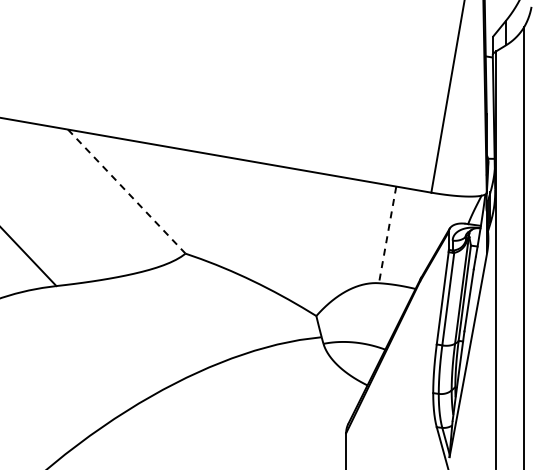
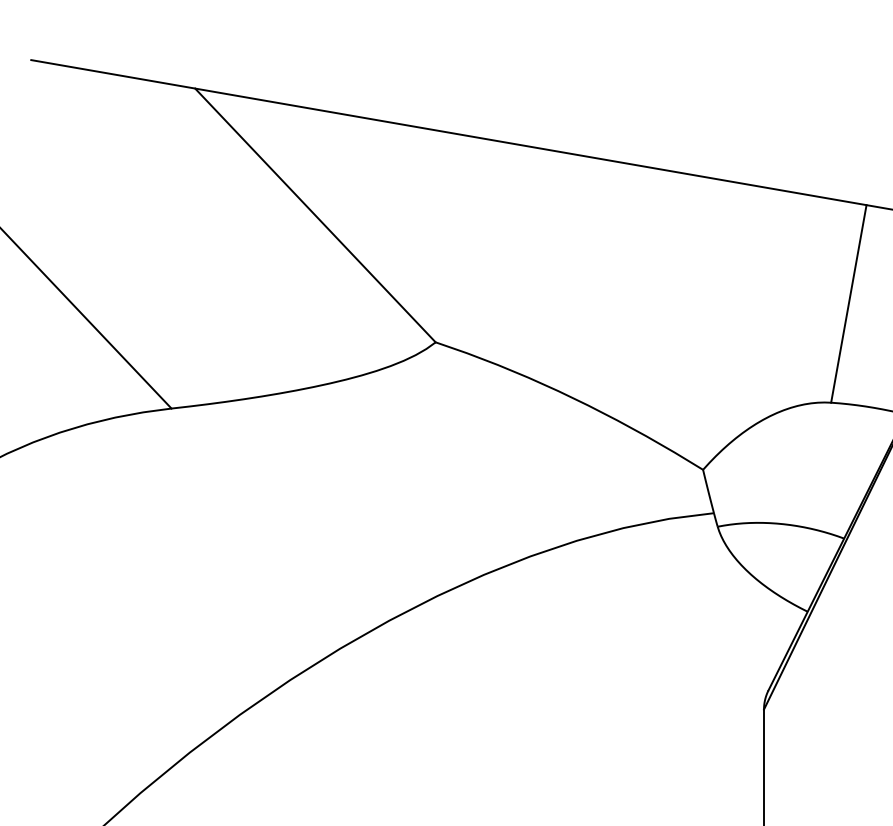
line: (127, 191) -> (316, 215), dashed -> solid
line: (387, 235) -> (848, 305), dashed -> solid

